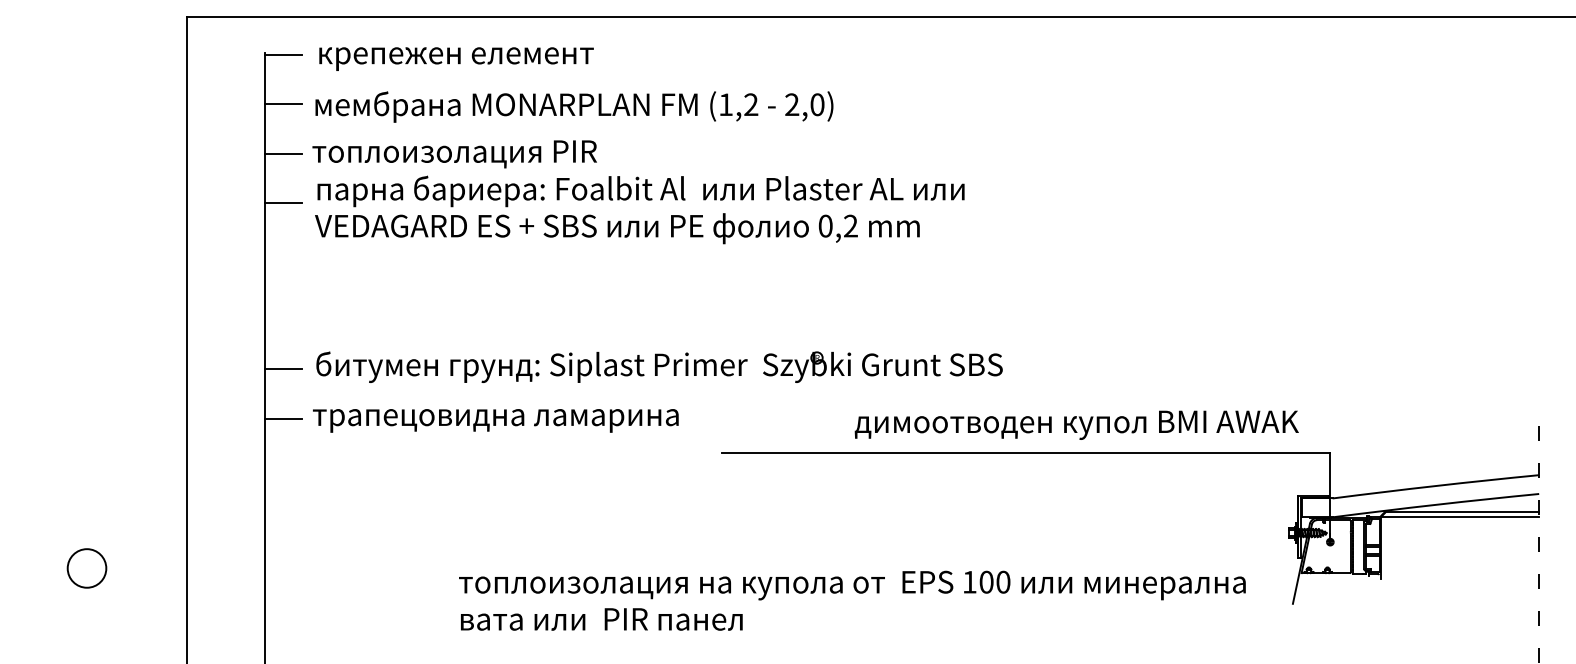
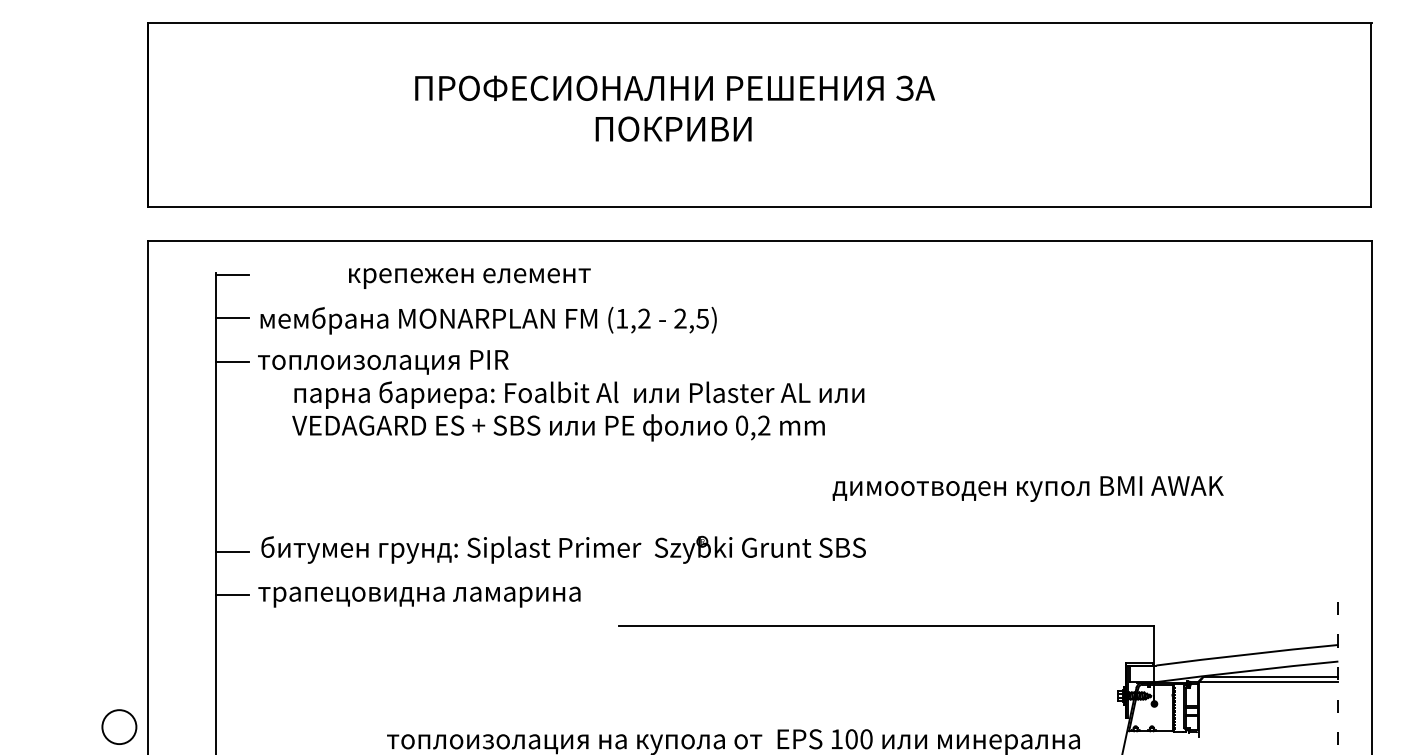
text: (456, 59) -> (469, 278), moved
text: (817, 104) -> (702, 318), 2,0) -> 2,5)
line: (283, 203) -> (232, 405), removed
text: (640, 210) -> (578, 411), moved
text: (1076, 424) -> (1027, 488), moved
circle: (87, 567) -> (119, 726), moved

